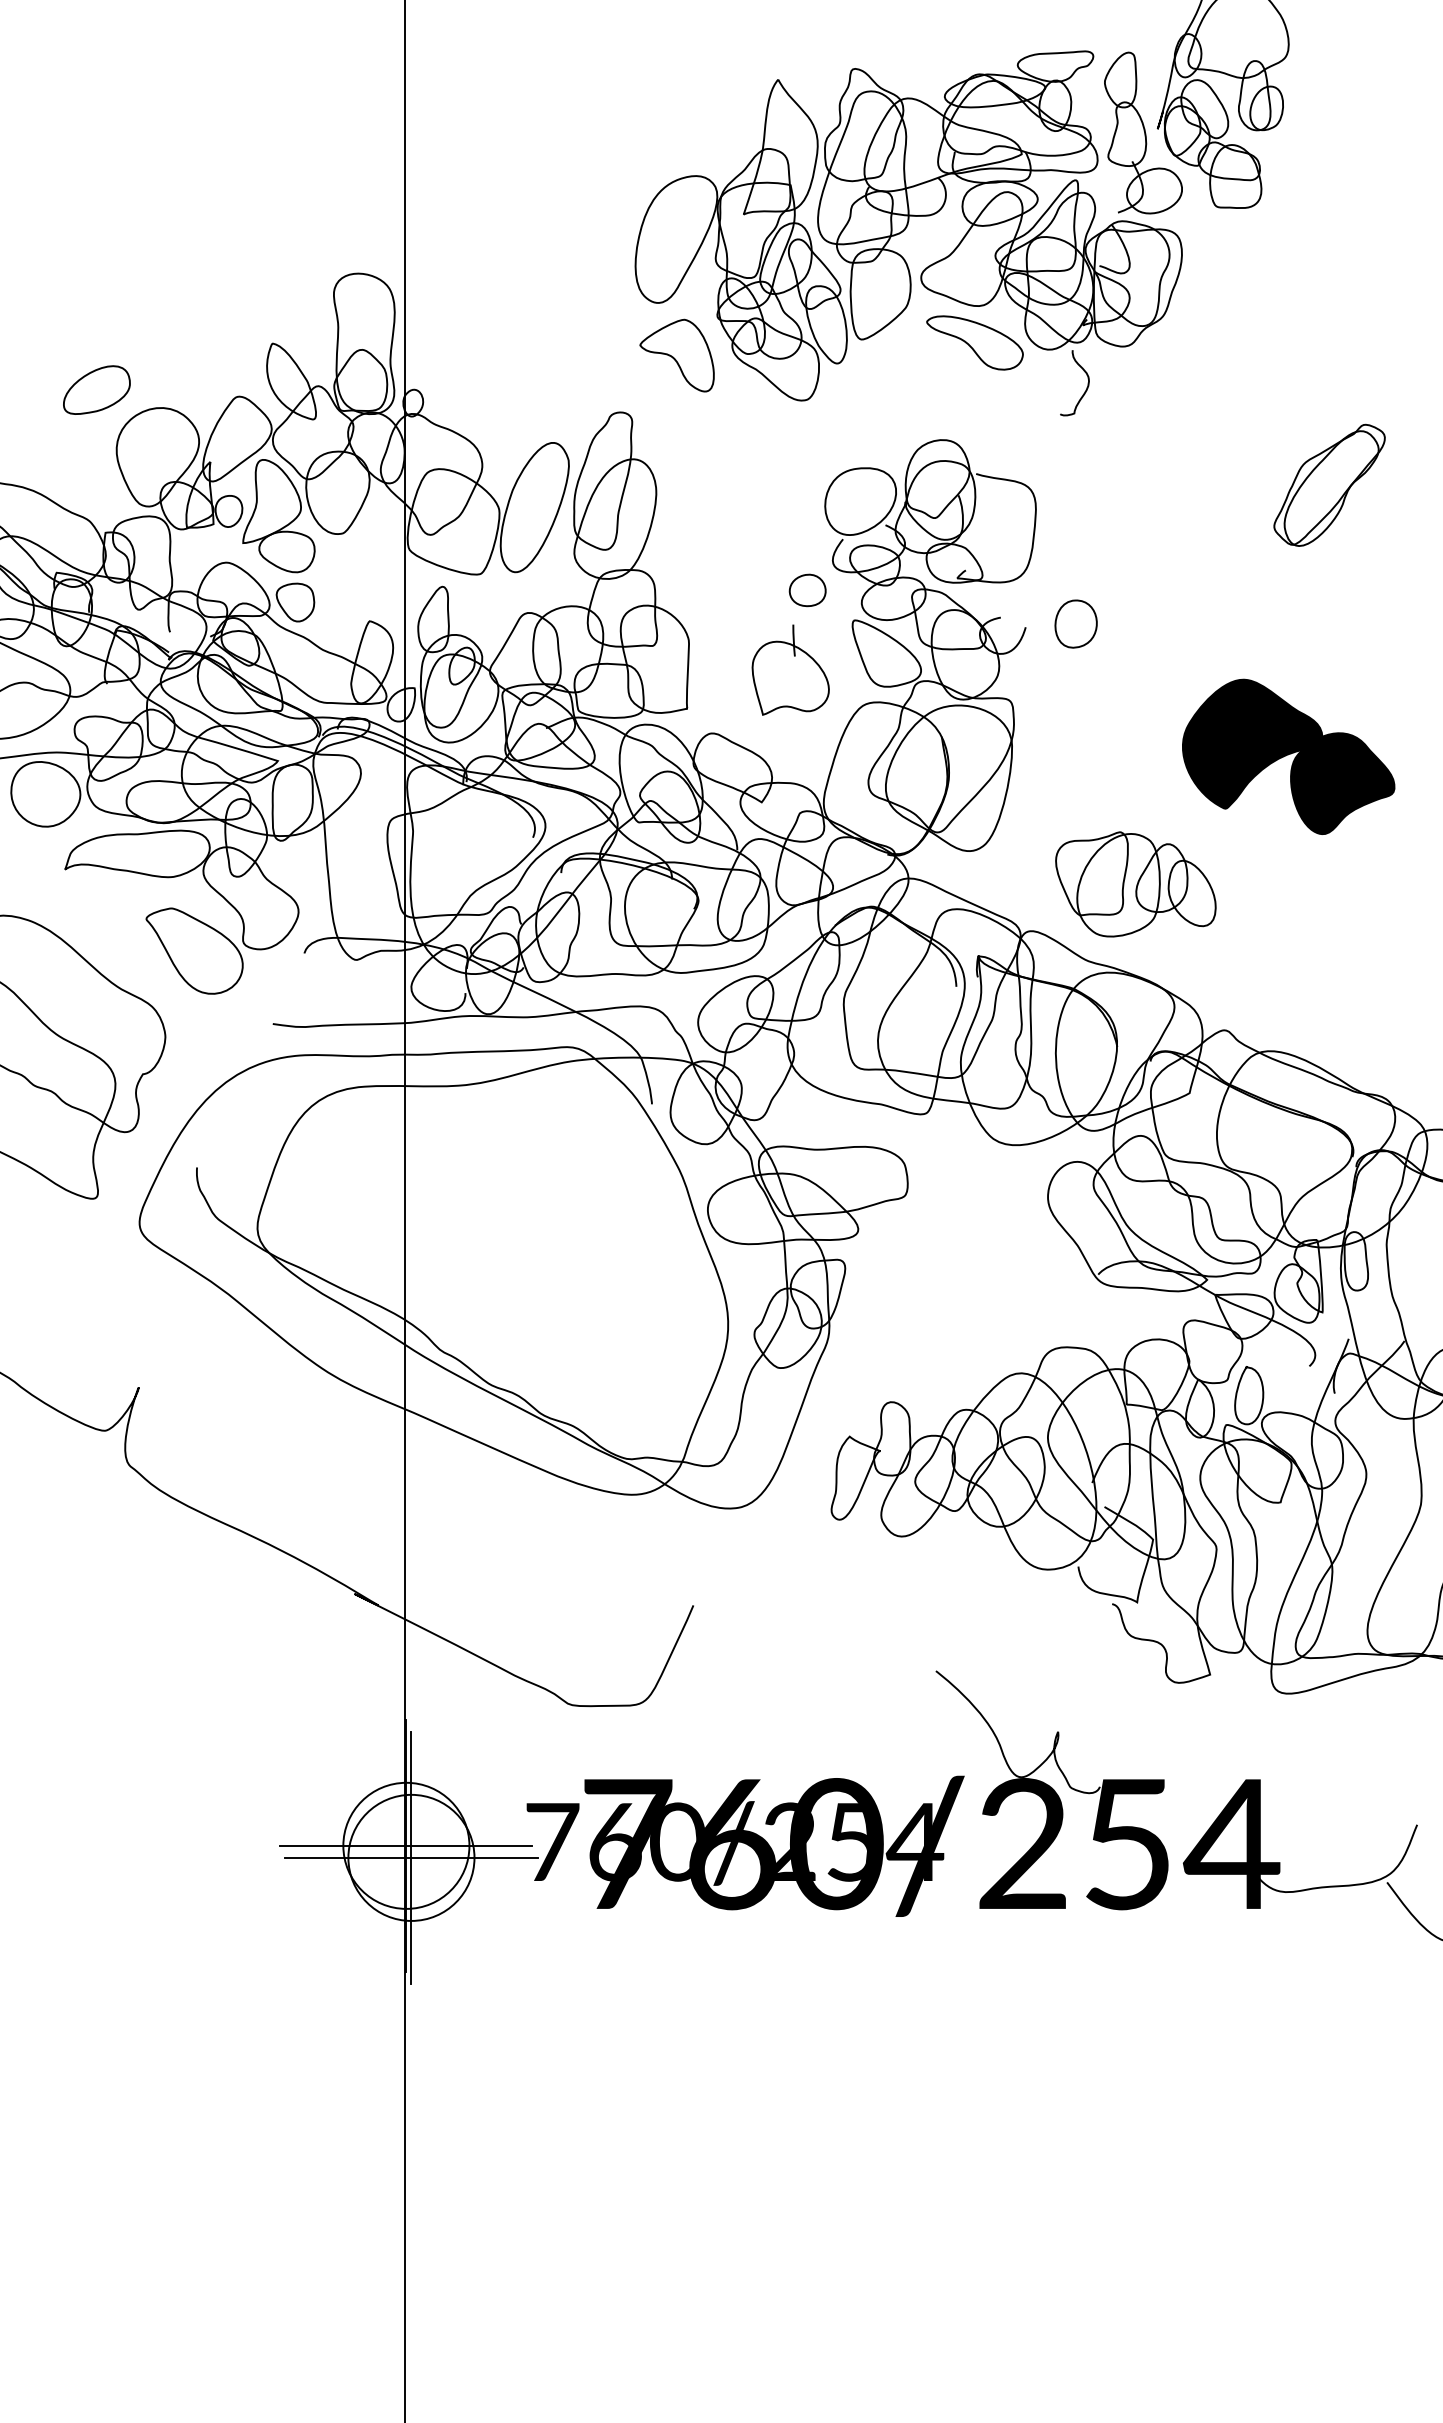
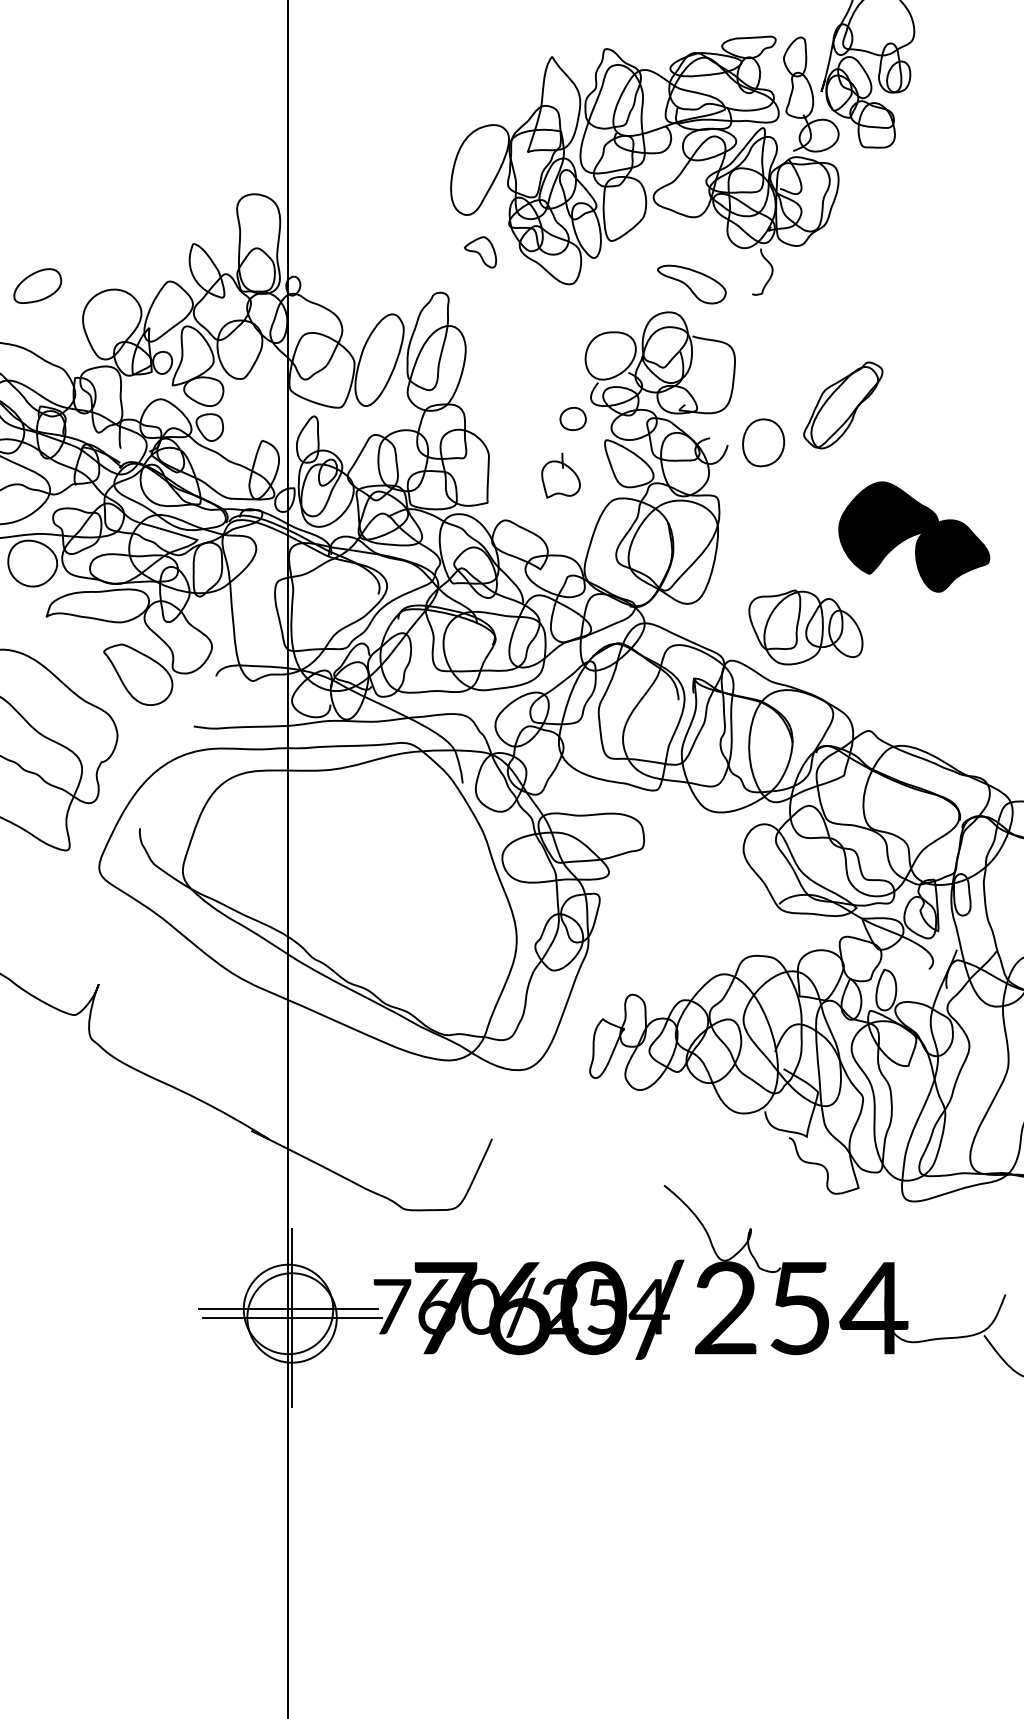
part: (974, 342) -> (691, 284), moved
part: (676, 355) -> (480, 252), size x0.6
part: (96, 389) -> (37, 285), moved
part: (1329, 484) -> (843, 404), moved
part: (1075, 623) -> (763, 442), size x1.4
part: (790, 669) -> (560, 475), size x0.7

